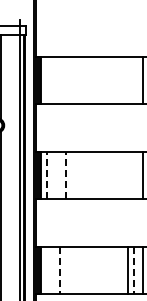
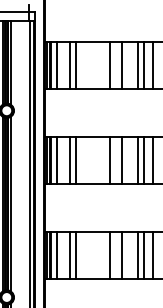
line: (47, 80) -> (57, 65), added
line: (60, 80) -> (70, 65), added
line: (66, 80) -> (76, 65), added
line: (99, 80) -> (109, 65), added
line: (112, 80) -> (122, 65), added
line: (128, 80) -> (138, 65), added
line: (133, 80) -> (143, 65), added
line: (47, 175) -> (57, 160), dashed -> solid
line: (60, 175) -> (70, 160), added
line: (66, 175) -> (76, 160), dashed -> solid
line: (99, 175) -> (109, 160), added
line: (112, 175) -> (122, 160), added
line: (128, 175) -> (138, 160), added
line: (133, 175) -> (143, 160), added
line: (47, 270) -> (57, 255), added
line: (66, 270) -> (76, 255), added
line: (99, 270) -> (109, 255), added
line: (112, 270) -> (122, 255), added
line: (60, 271) -> (70, 256), dashed -> solid
line: (133, 271) -> (143, 256), dashed -> solid

